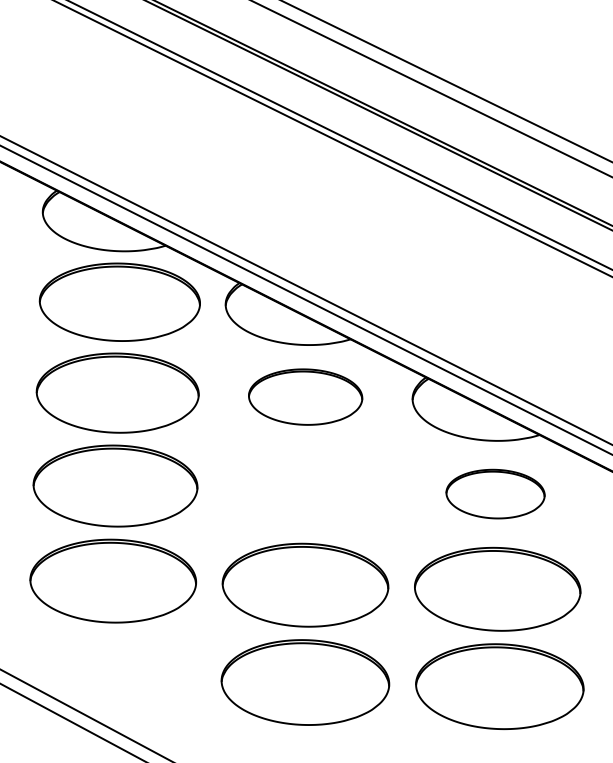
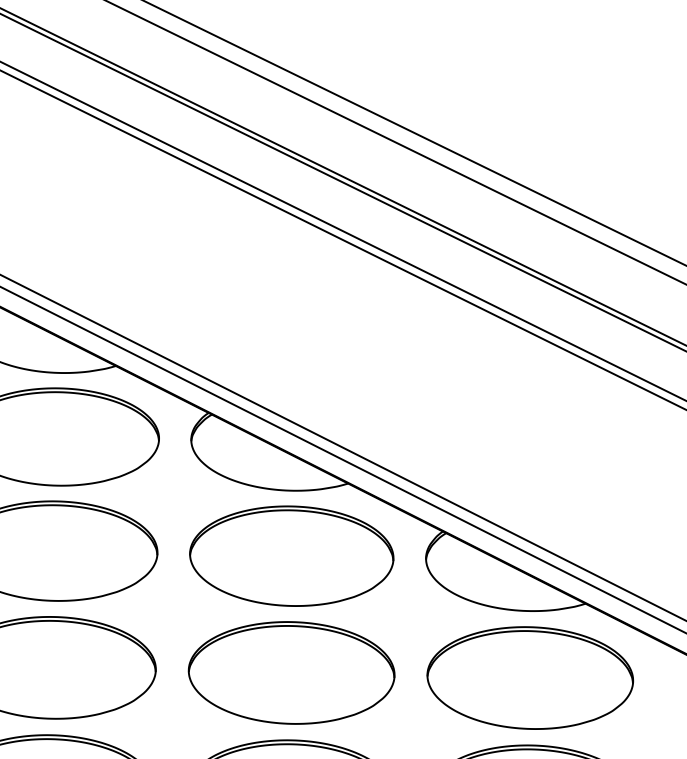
part: (305, 396) -> (291, 555), size x1.43
part: (305, 489) -> (291, 672), added
part: (495, 493) -> (530, 677), size x1.67

